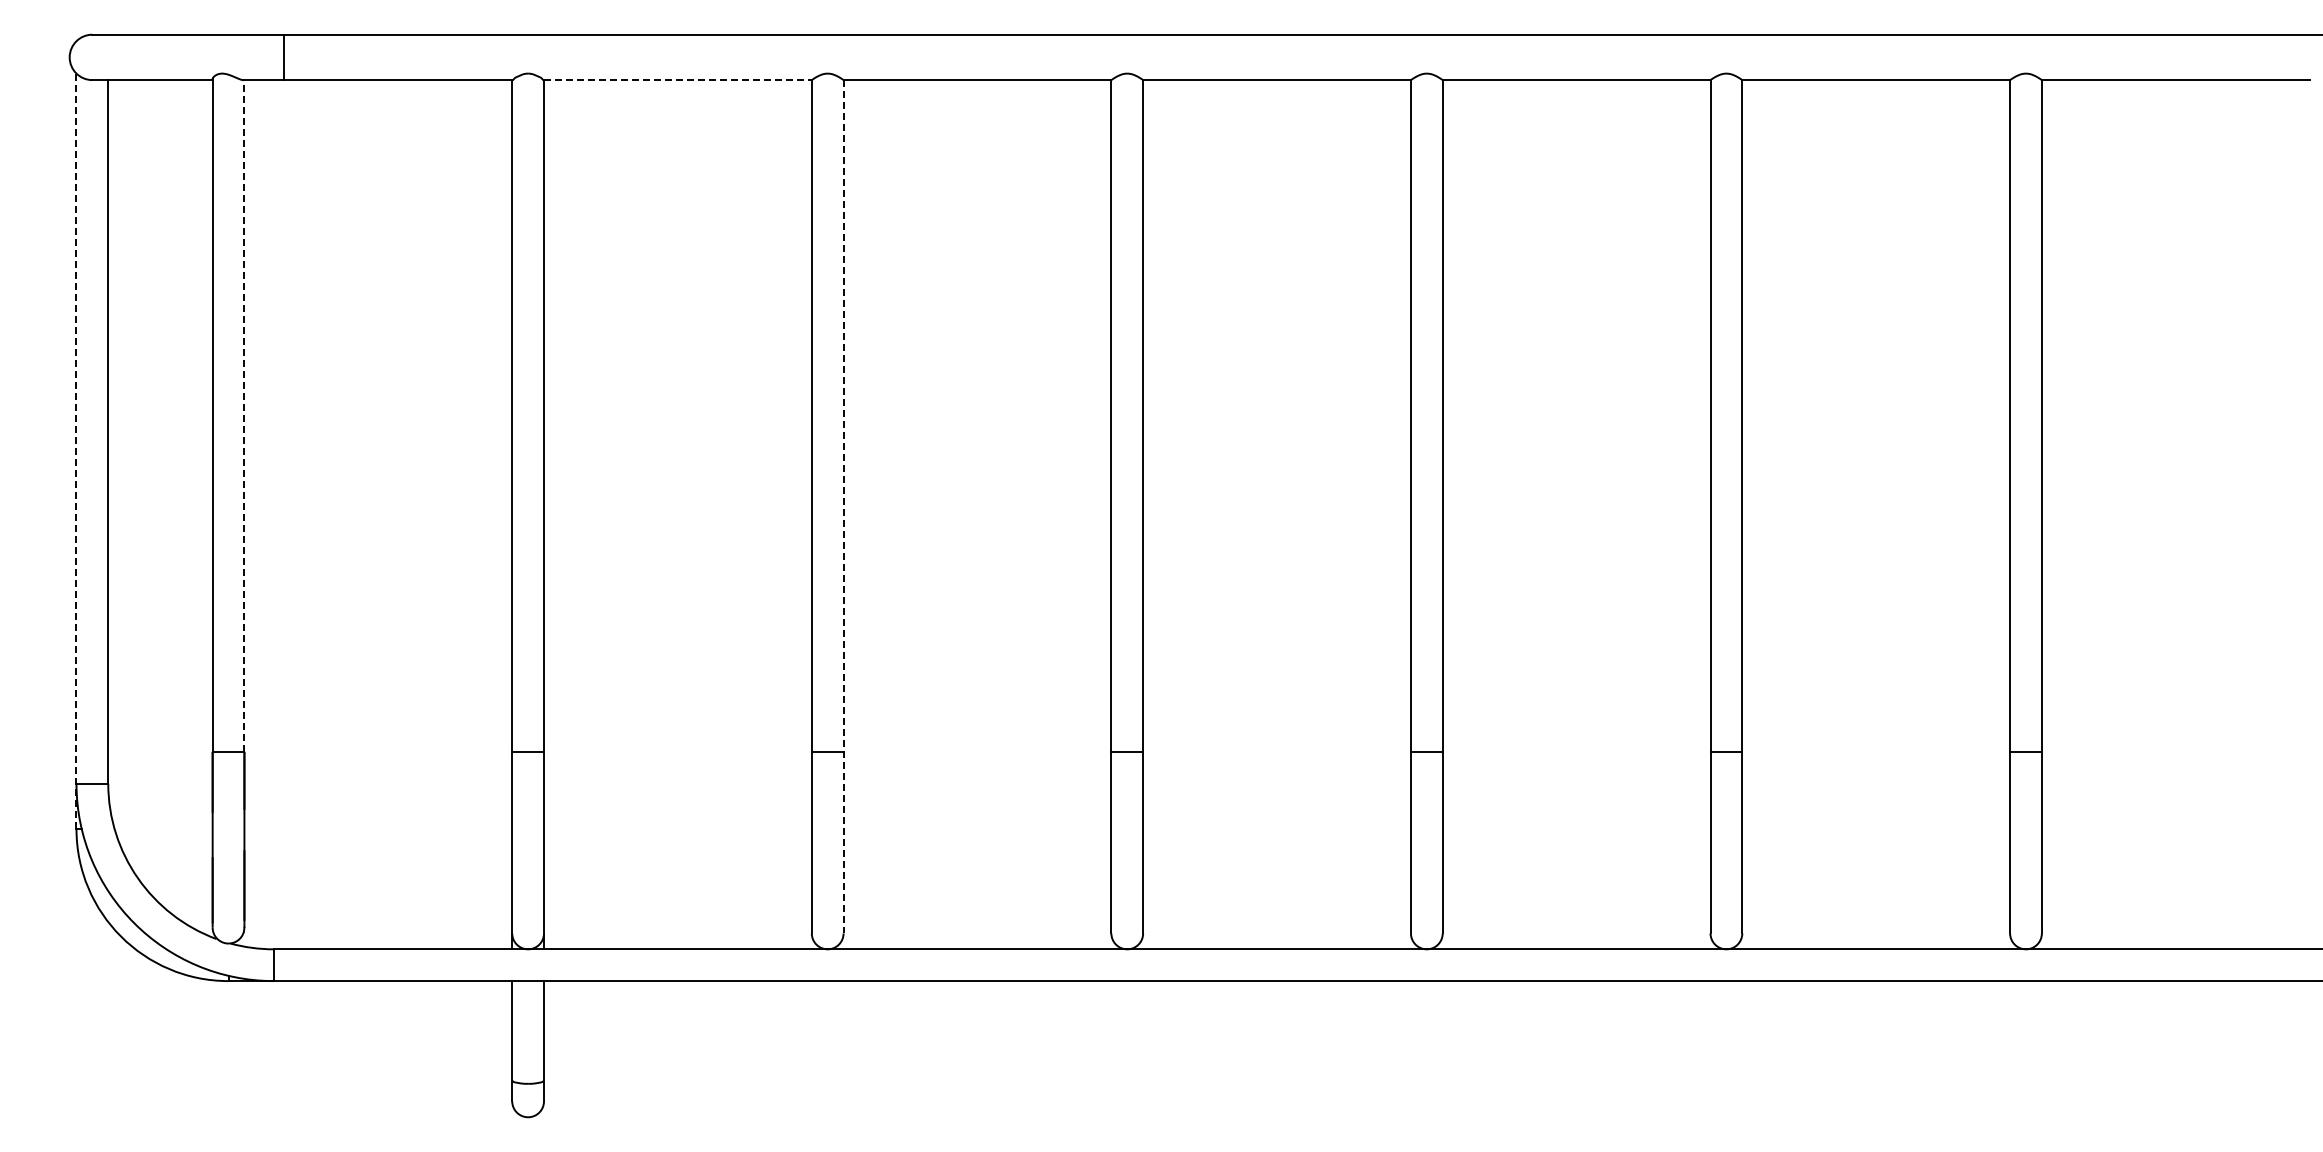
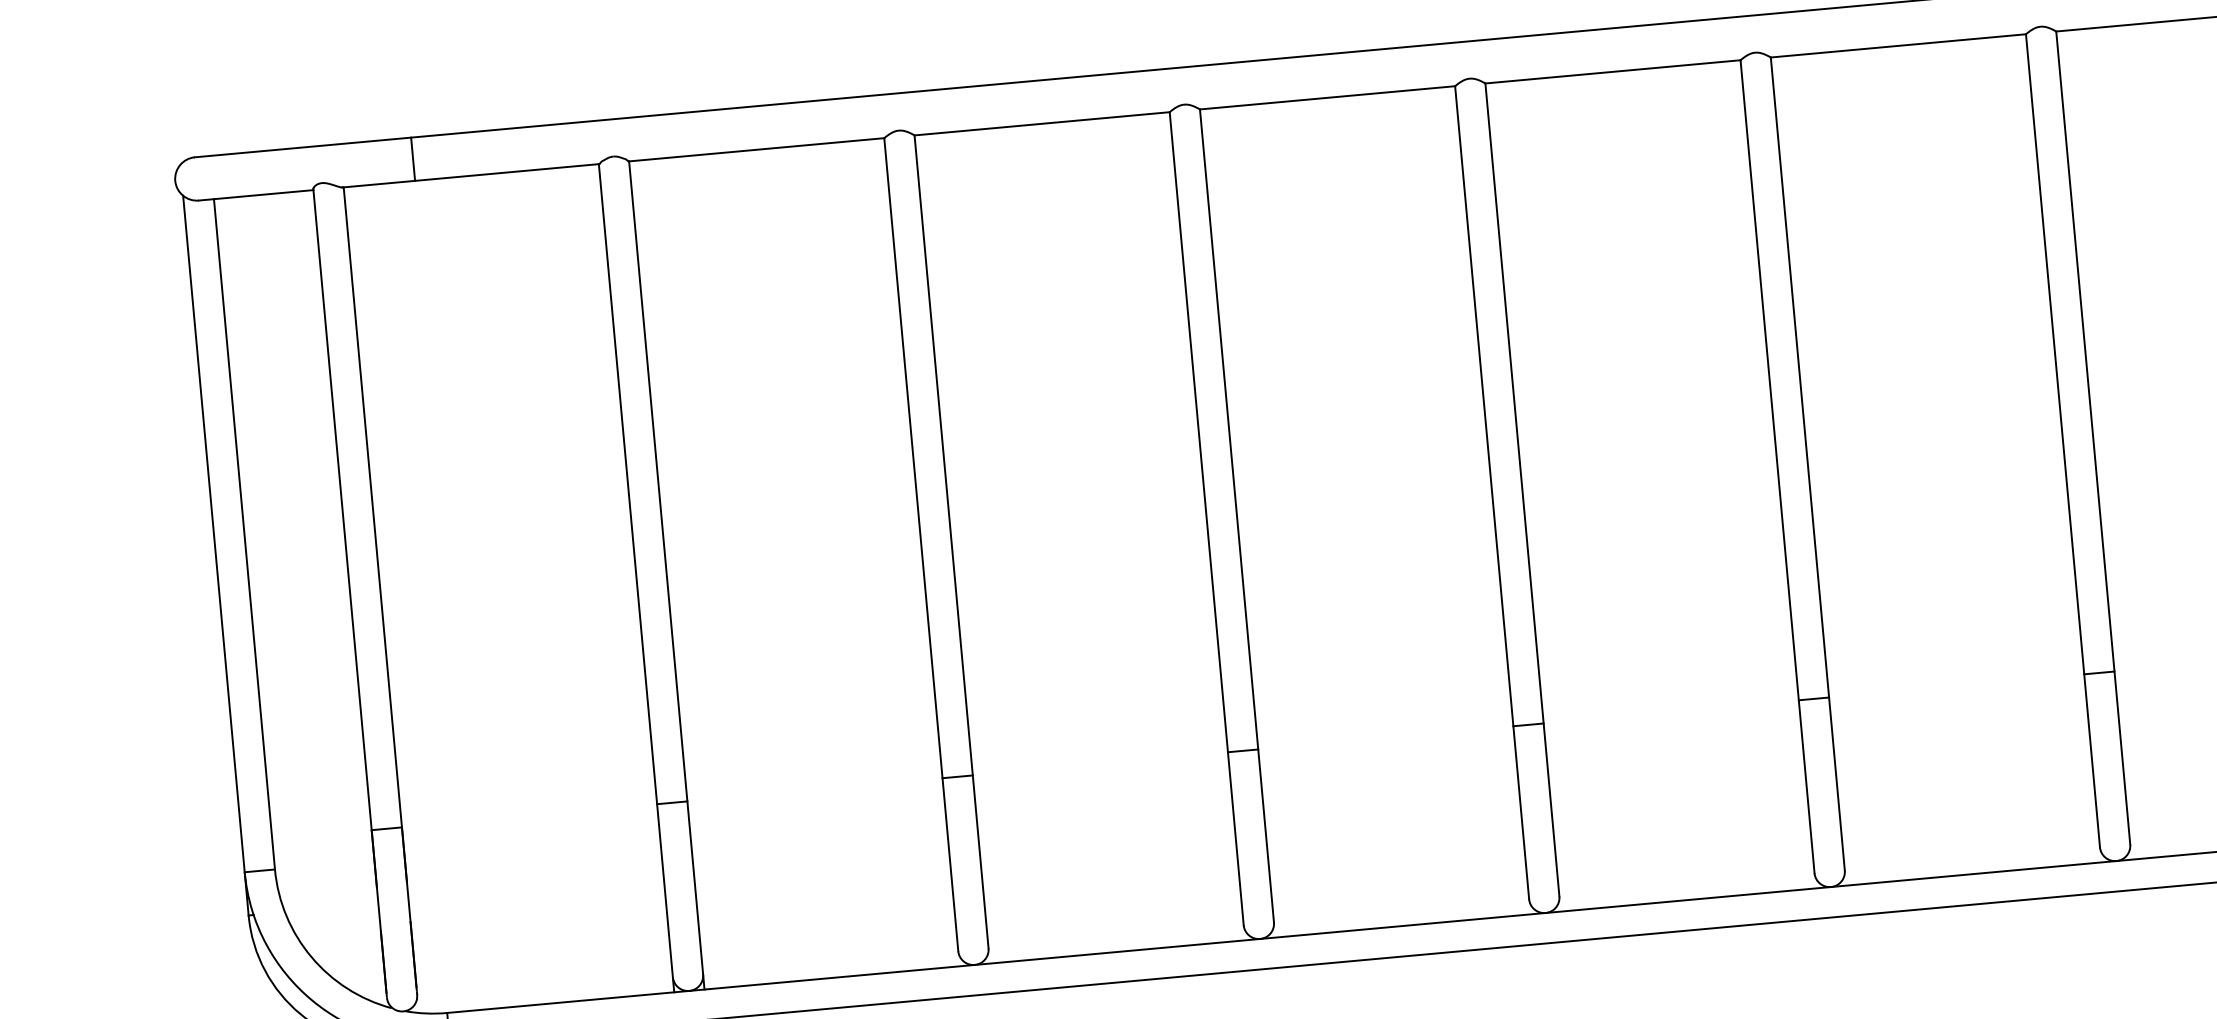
line: (284, 57) -> (413, 159), moved
line: (678, 80) -> (757, 150), dashed -> solid
line: (244, 416) -> (372, 507), dashed -> solid
line: (76, 451) -> (215, 555), dashed -> solid
line: (843, 506) -> (951, 541), dashed -> solid

